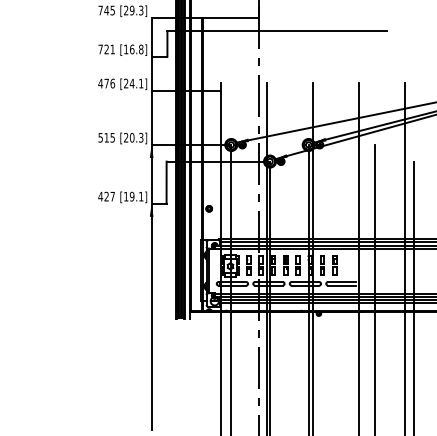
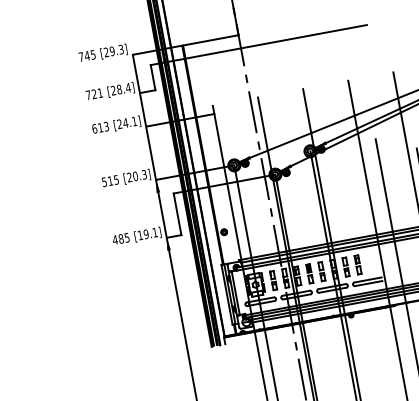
text: (133, 49) -> (120, 89), [16.8] -> [28.4]
text: (106, 83) -> (100, 127), 476 -> 613
text: (109, 196) -> (123, 238), 427 -> 485

